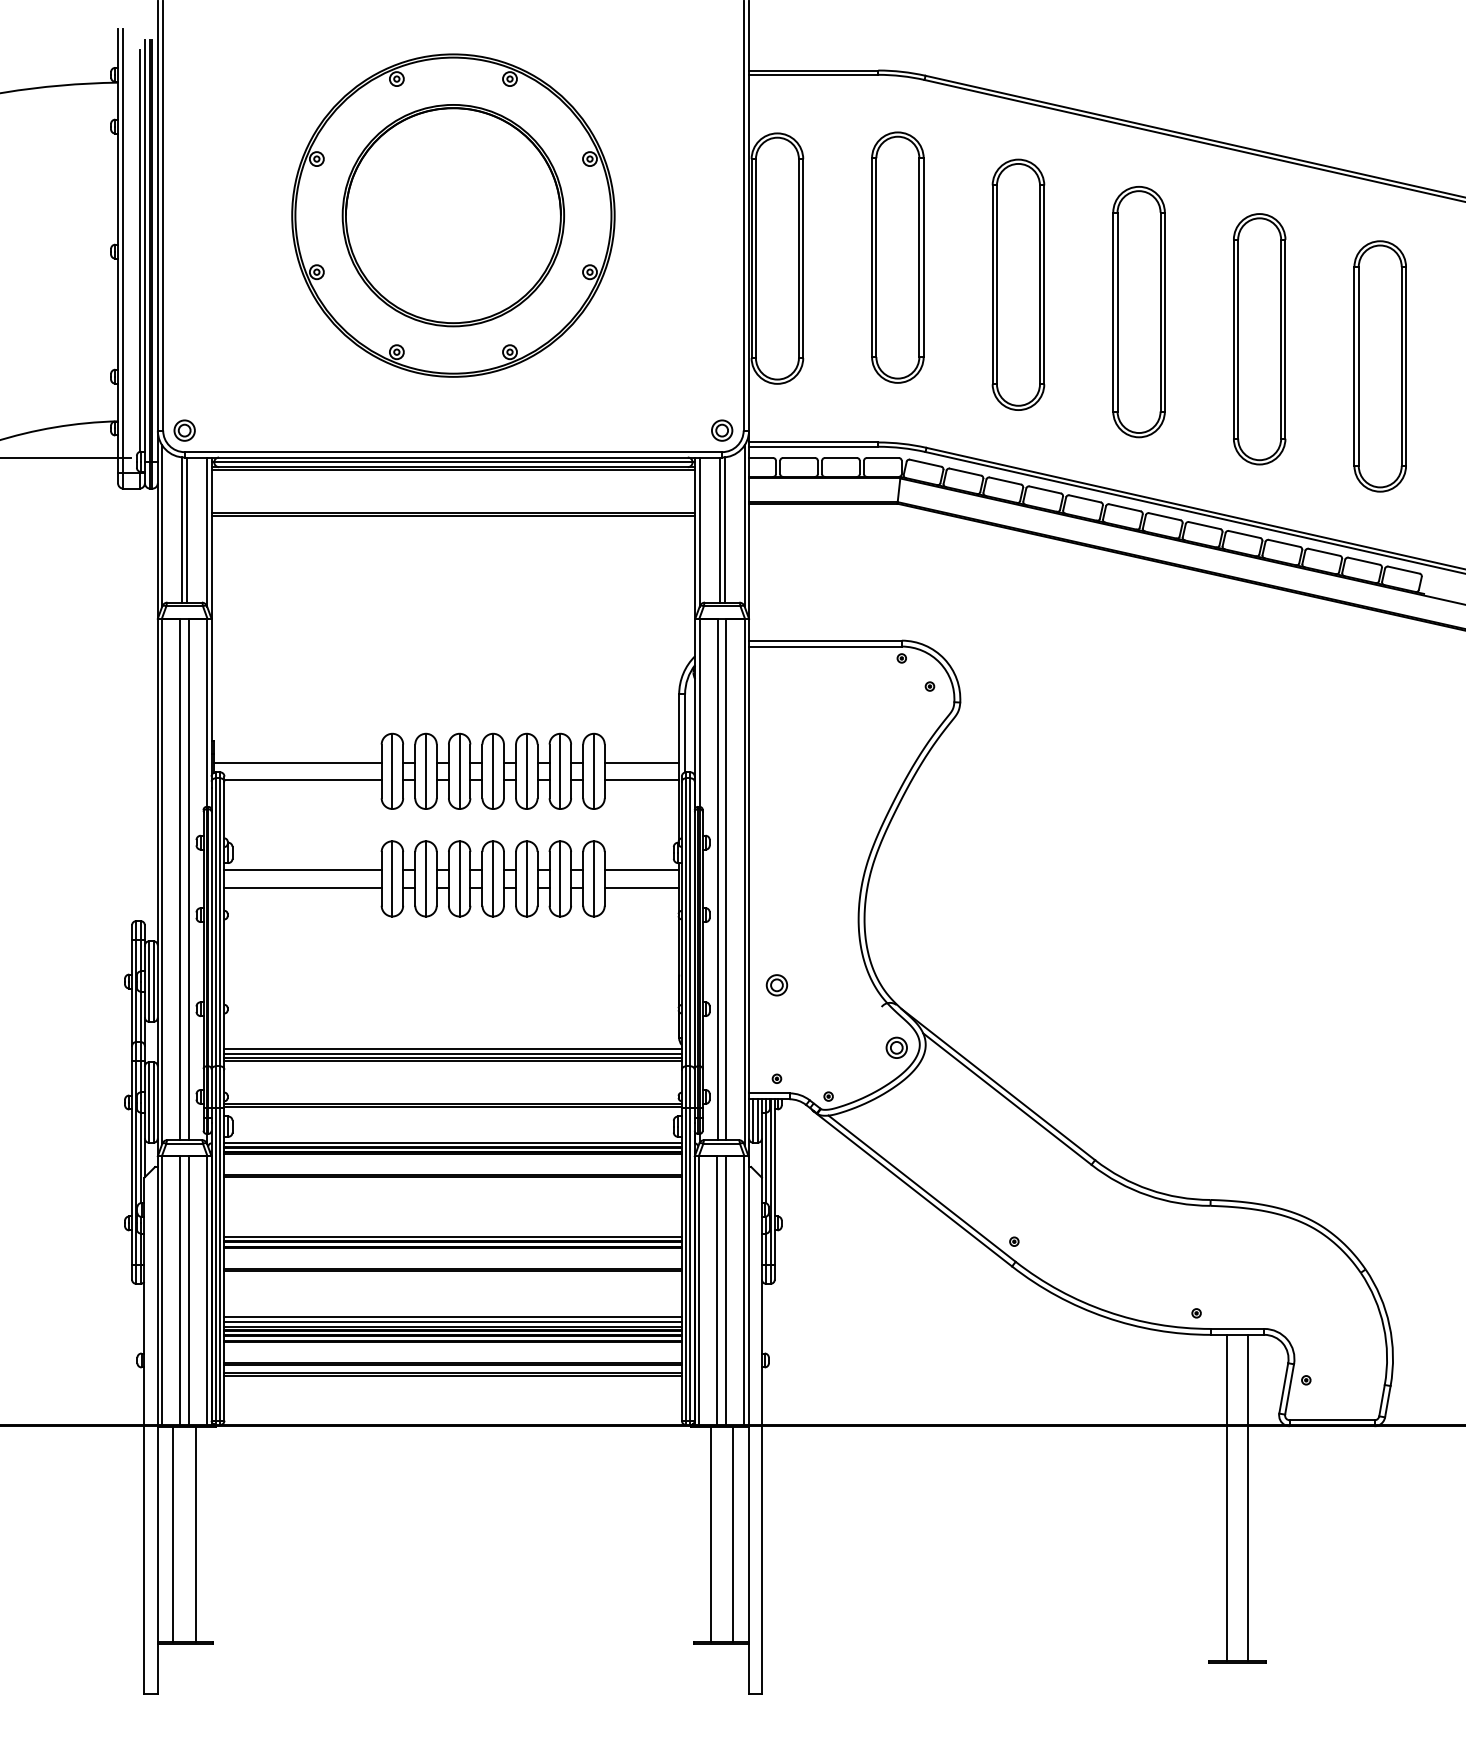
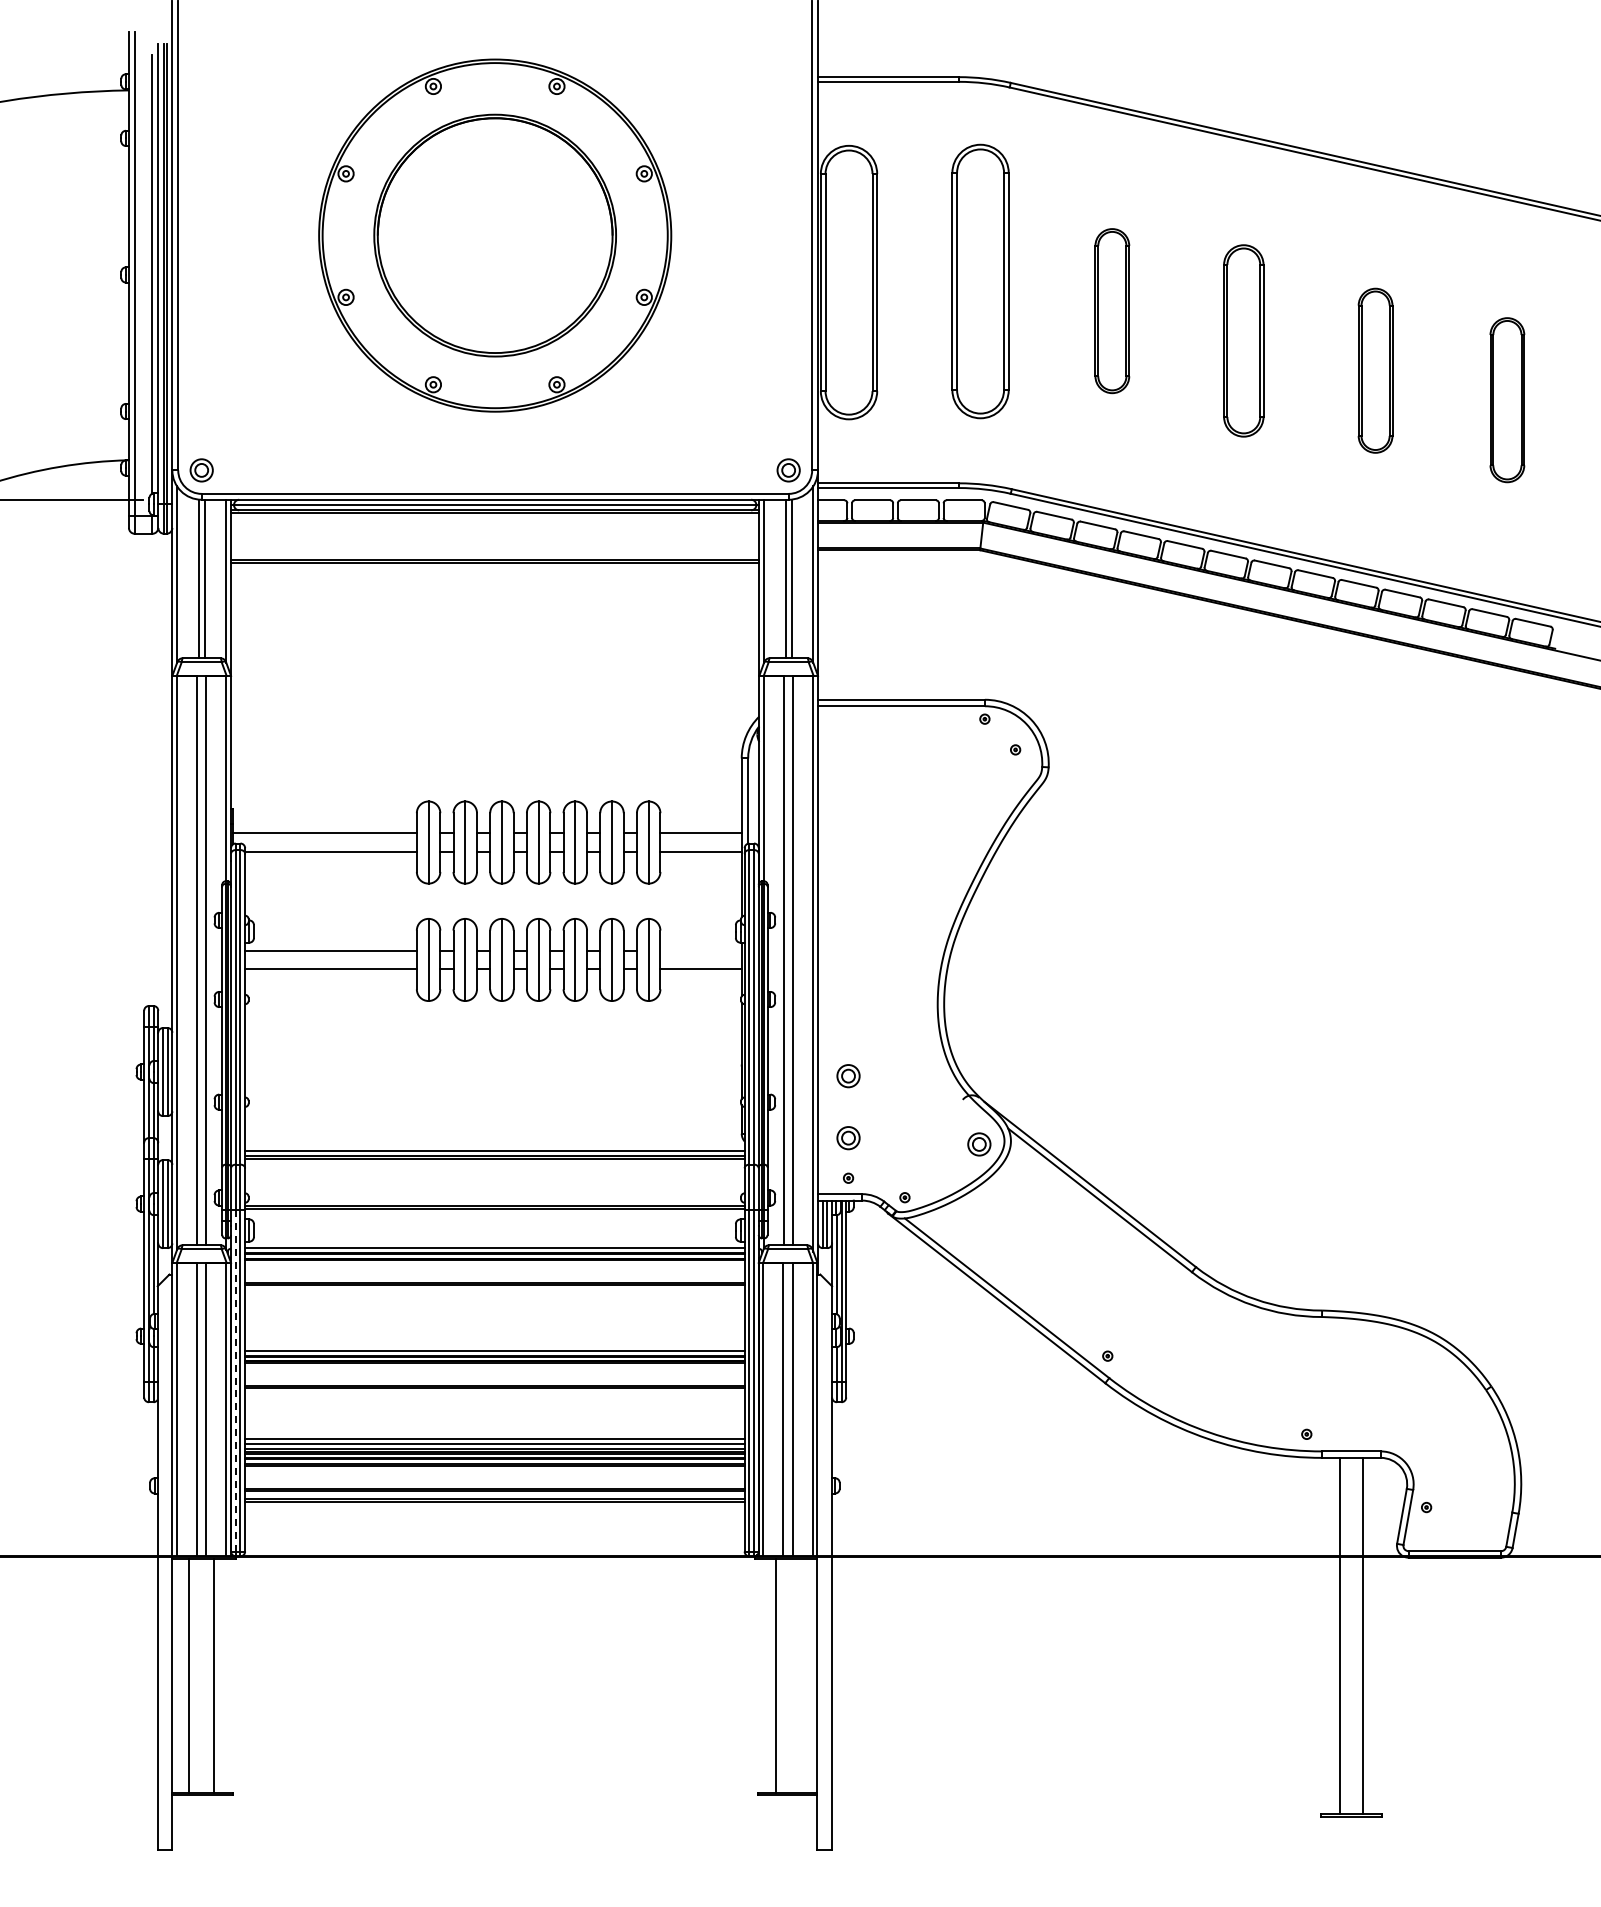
part: (1018, 284) -> (1112, 310), size x0.6
part: (1138, 311) -> (1243, 340), size x0.7
part: (1259, 339) -> (1375, 370), size x0.6
part: (1380, 365) -> (1507, 399), size x0.6
line: (641, 870) -> (700, 950), removed
part: (776, 1042) -> (848, 1138), added
line: (452, 1048) -> (494, 1145), removed
line: (215, 1264) -> (235, 1380), solid -> dashed
line: (733, 1534) -> (801, 1675), removed

